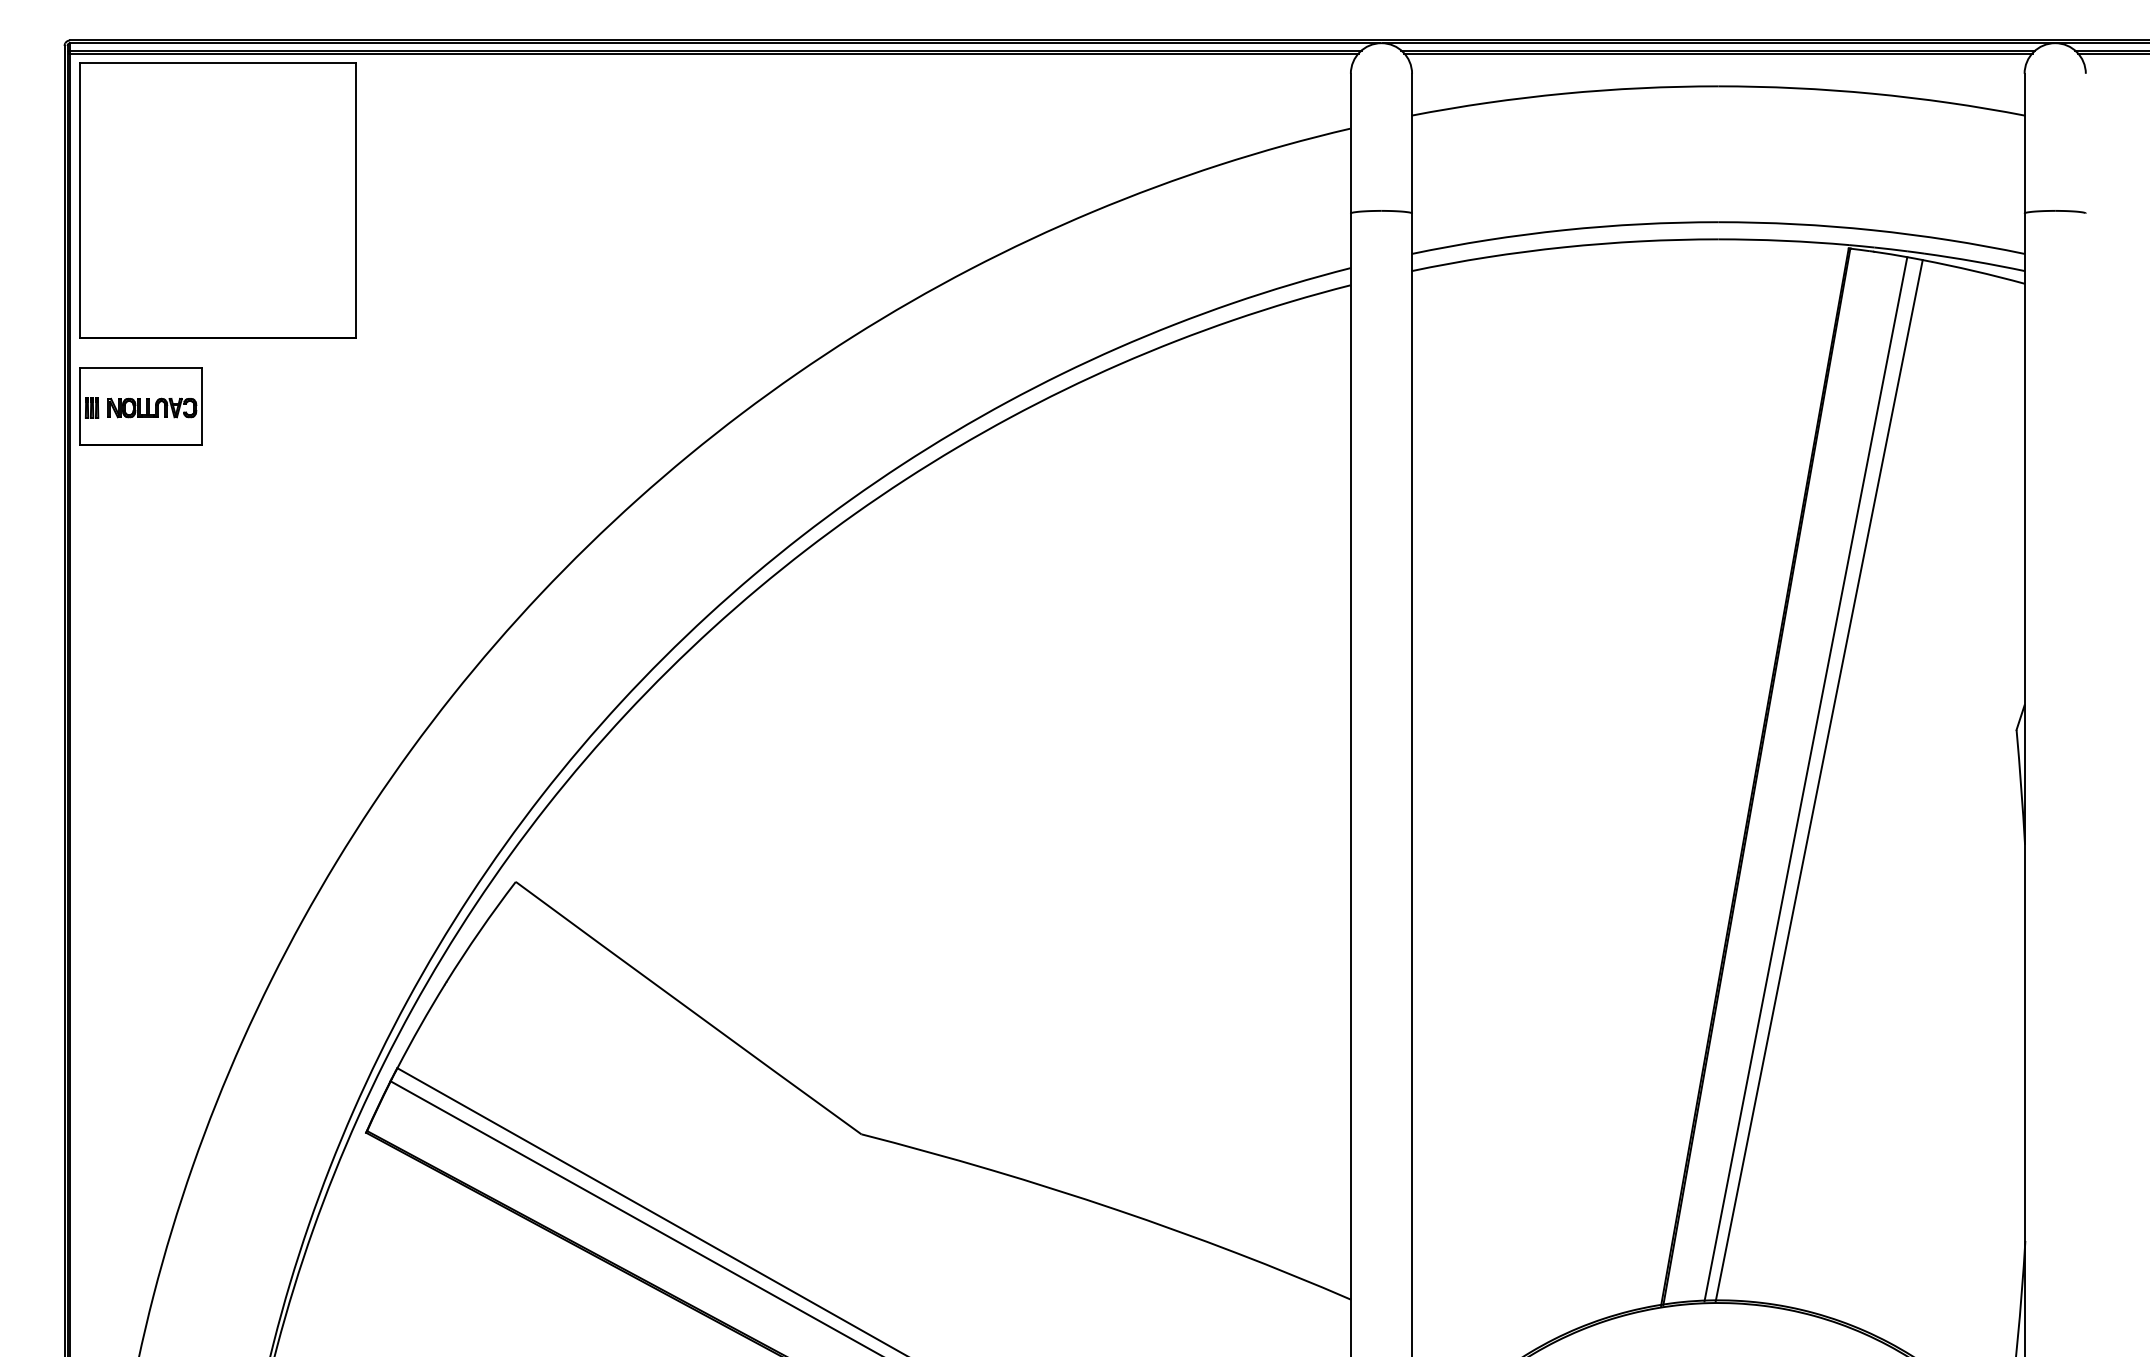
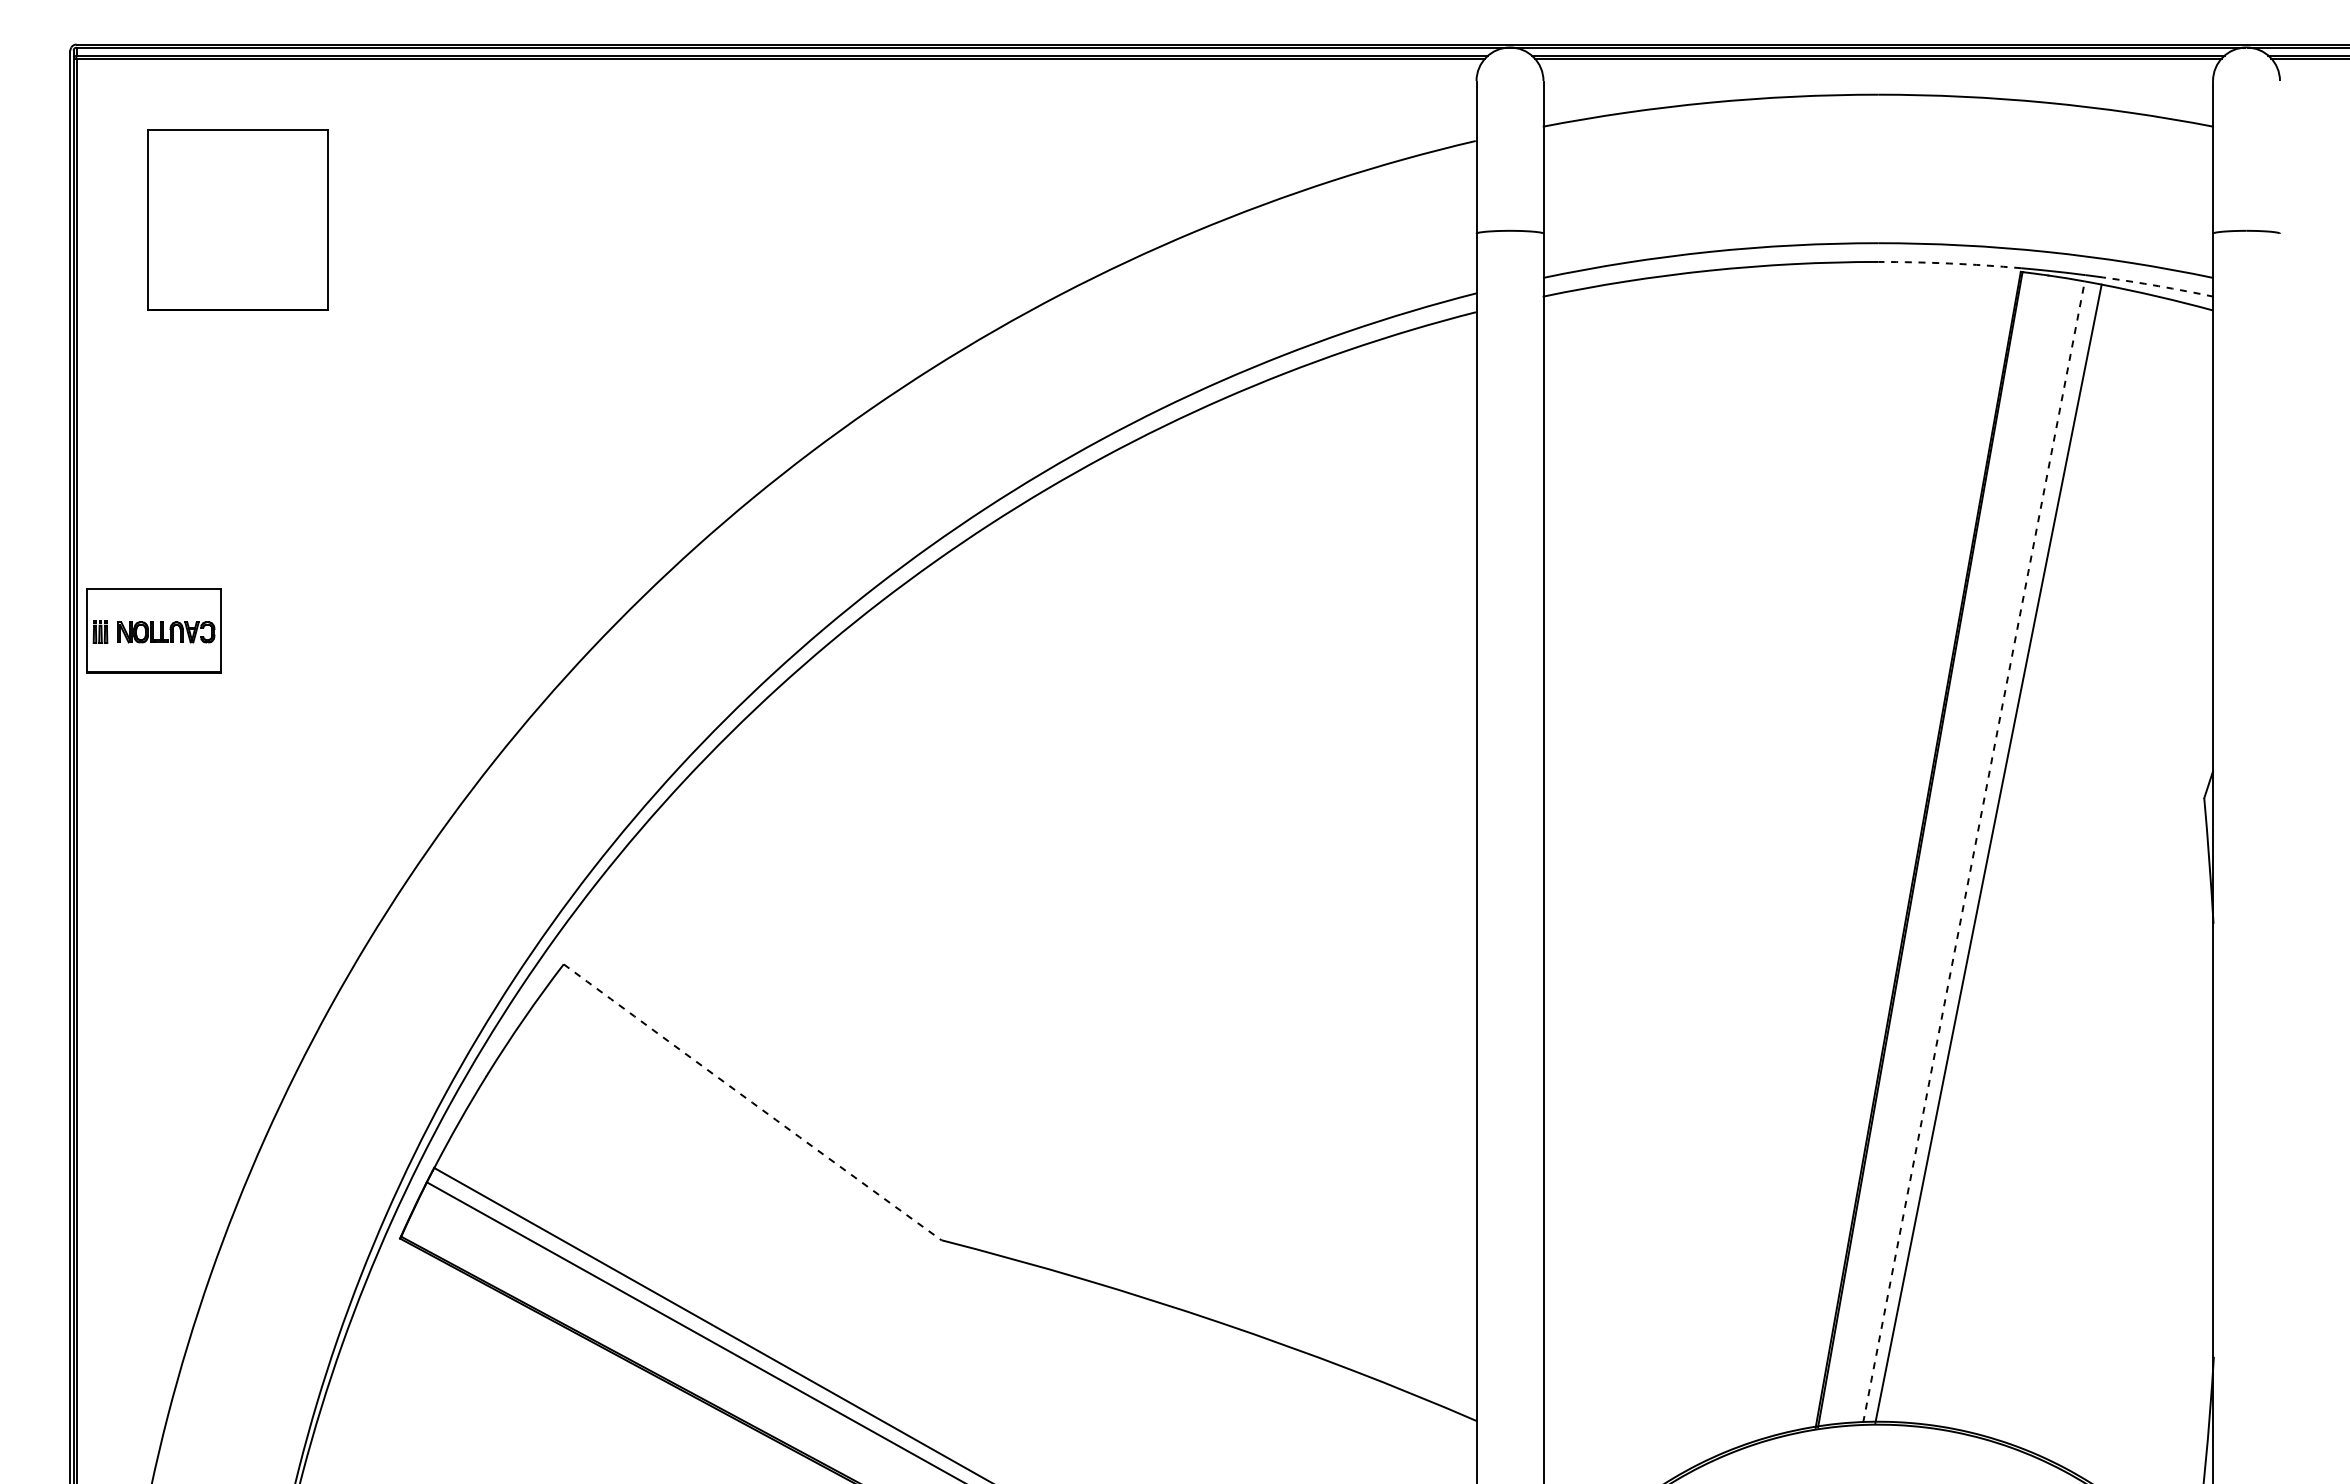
part: (217, 200) -> (237, 219), size x0.6
arc: (1783, 240) -> (1949, 263), solid -> dashed
arc: (1974, 261) -> (2158, 286), solid -> dashed
part: (140, 406) -> (153, 630), moved
line: (1806, 778) -> (1974, 851), solid -> dashed
arc: (688, 1008) -> (752, 1102), solid -> dashed

